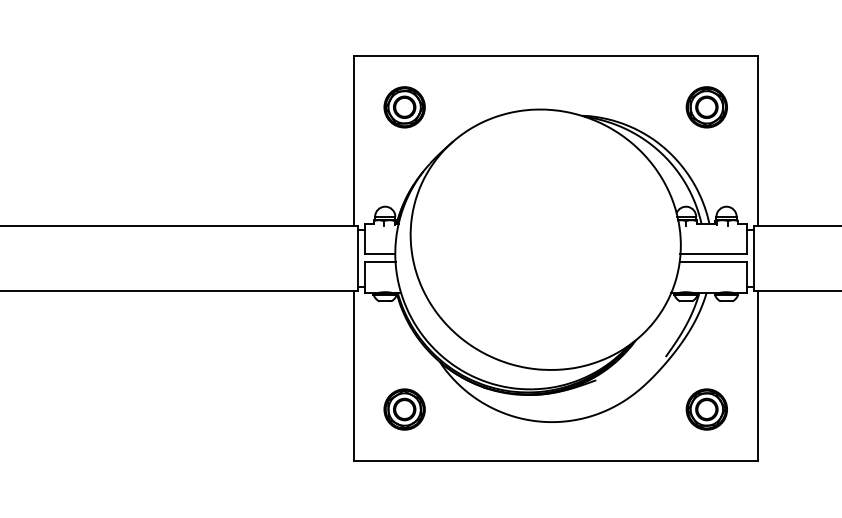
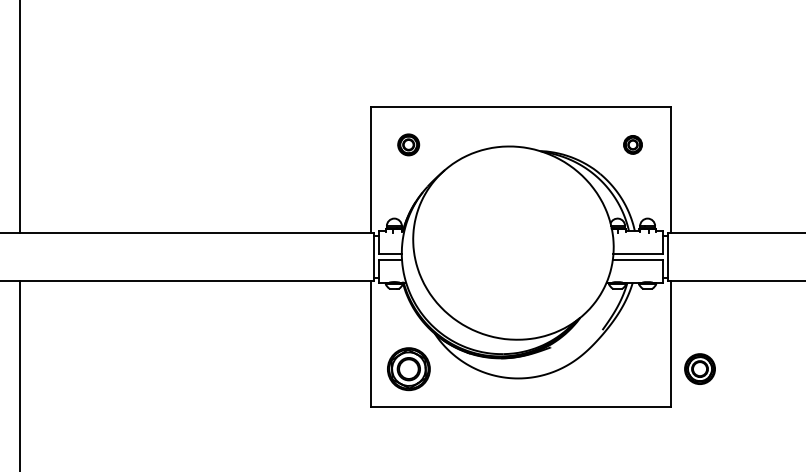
part: (404, 106) -> (408, 144), size x0.7
part: (706, 106) -> (632, 144), size x0.6
part: (404, 408) -> (408, 368), size x1.4
part: (706, 408) -> (699, 368), moved

